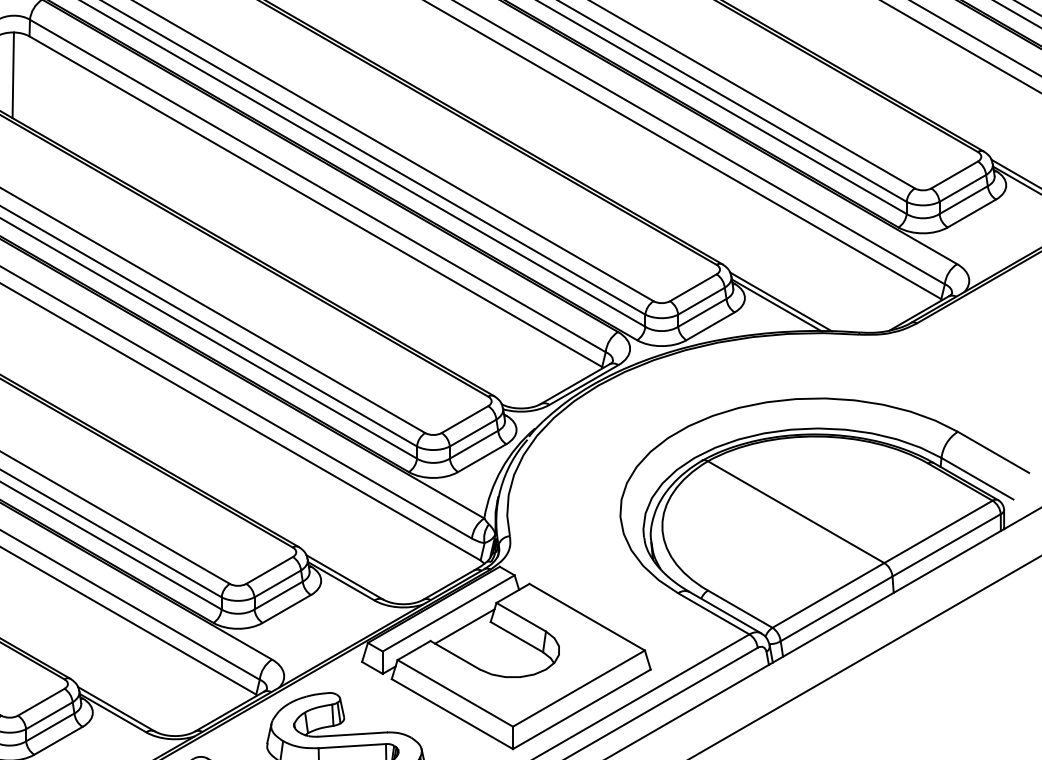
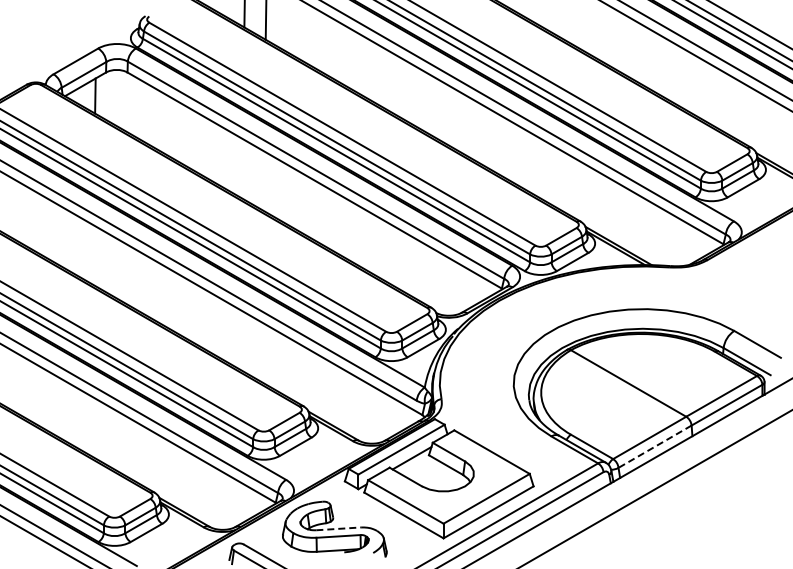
line: (12, 74) -> (116, 97), removed
line: (835, 608) -> (654, 446), solid -> dashed
line: (353, 734) -> (339, 528), solid -> dashed

